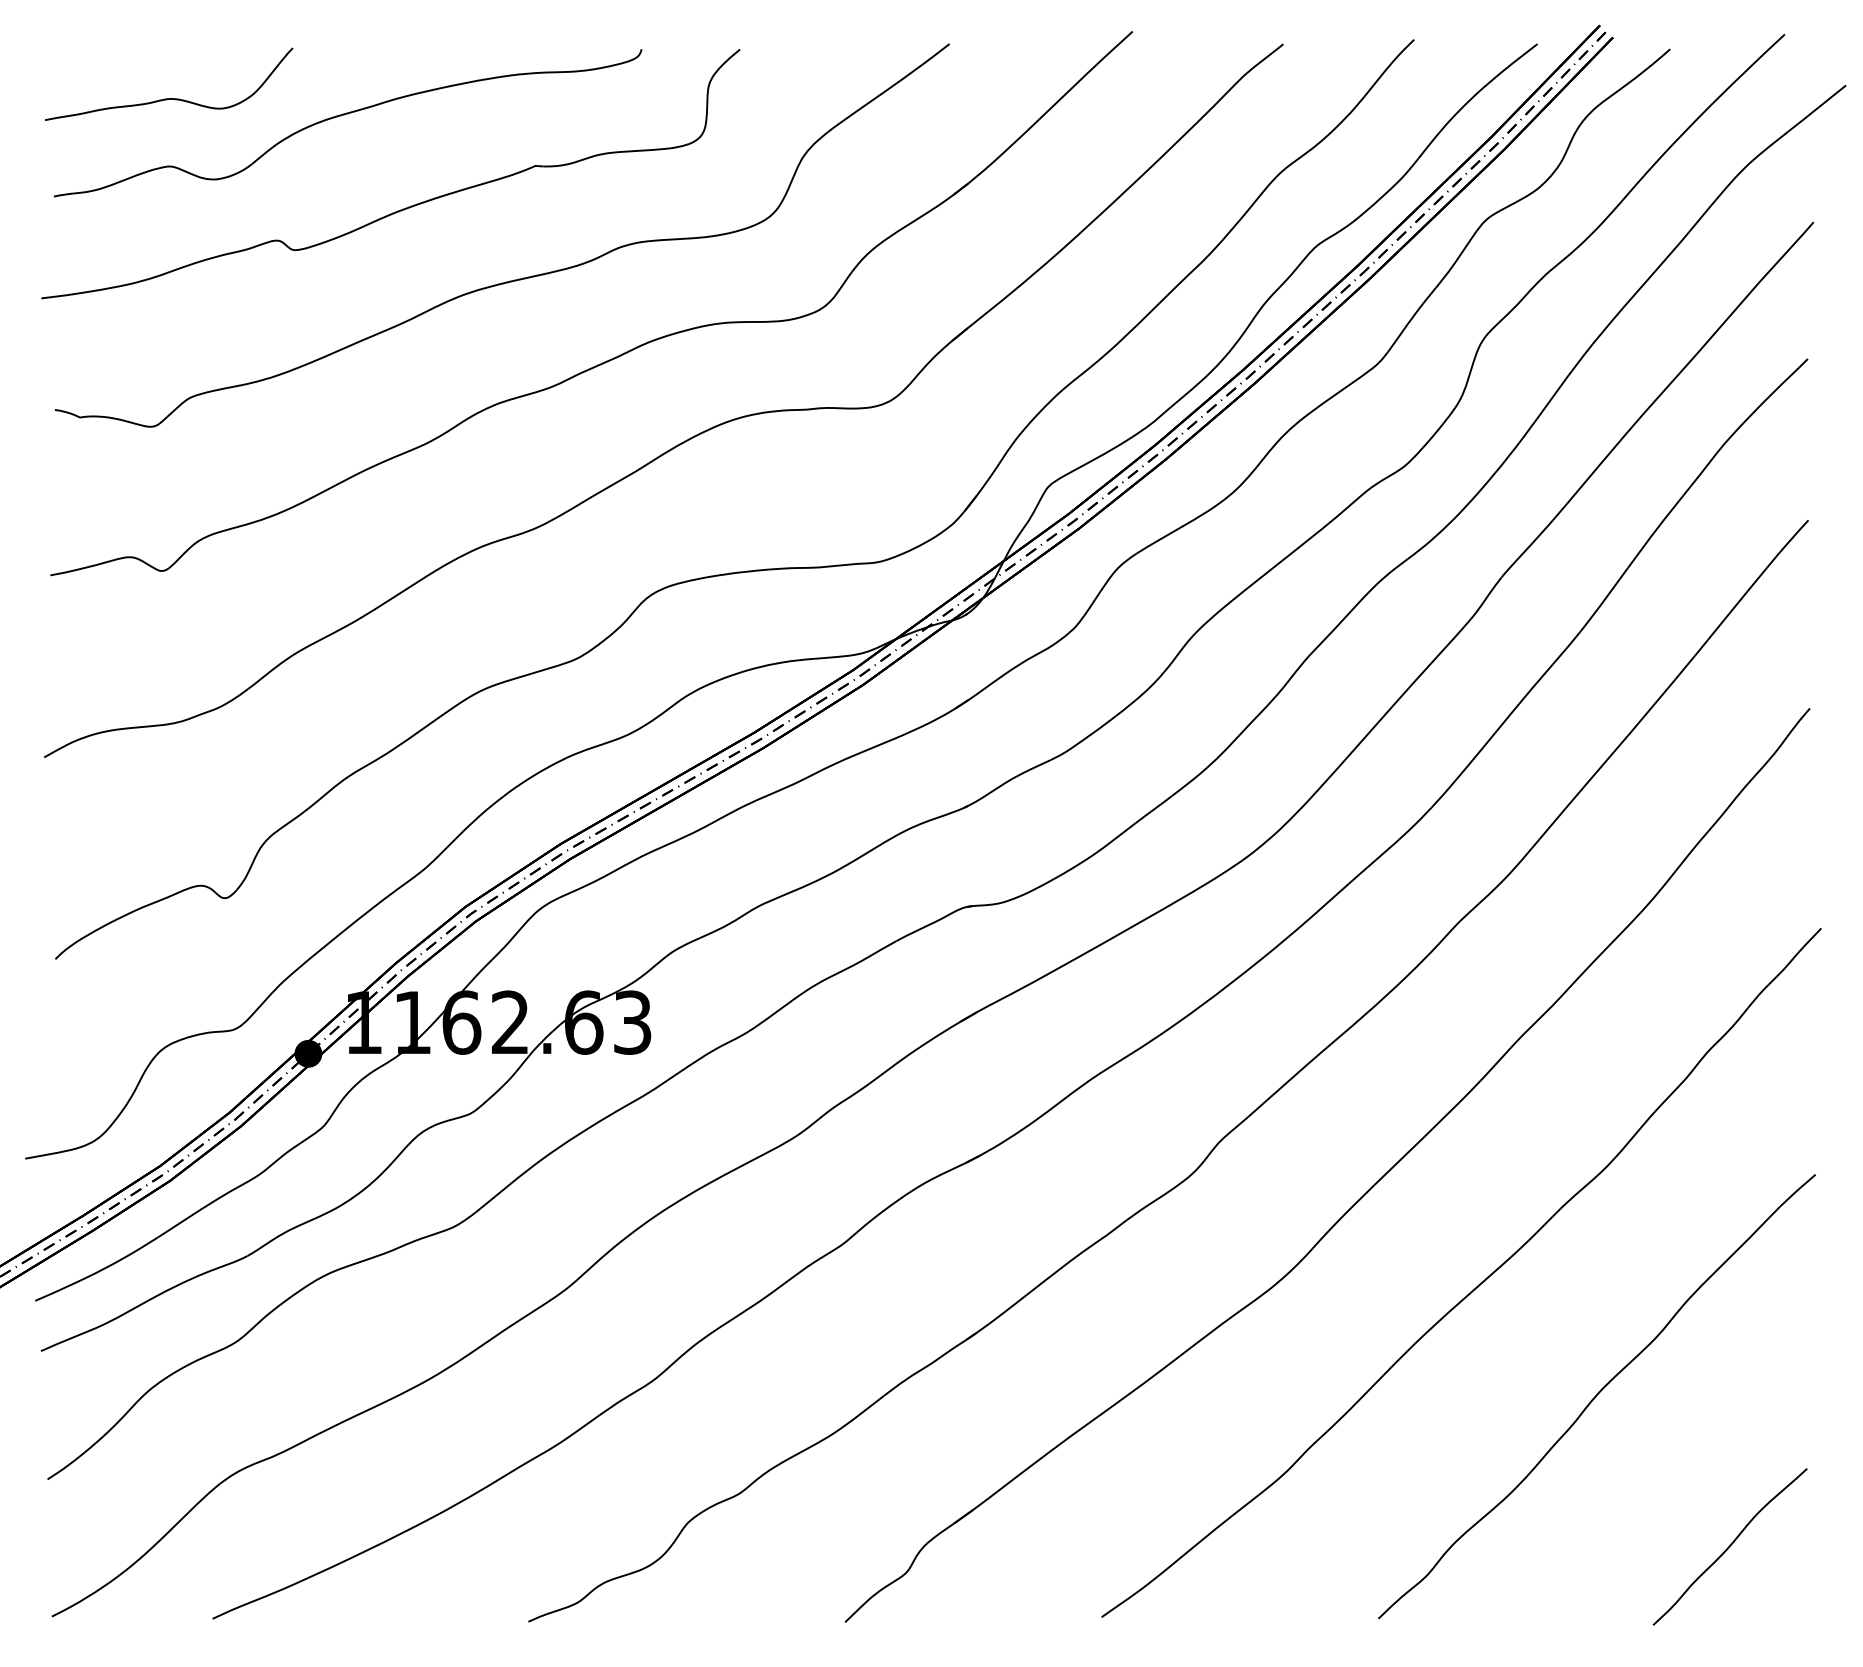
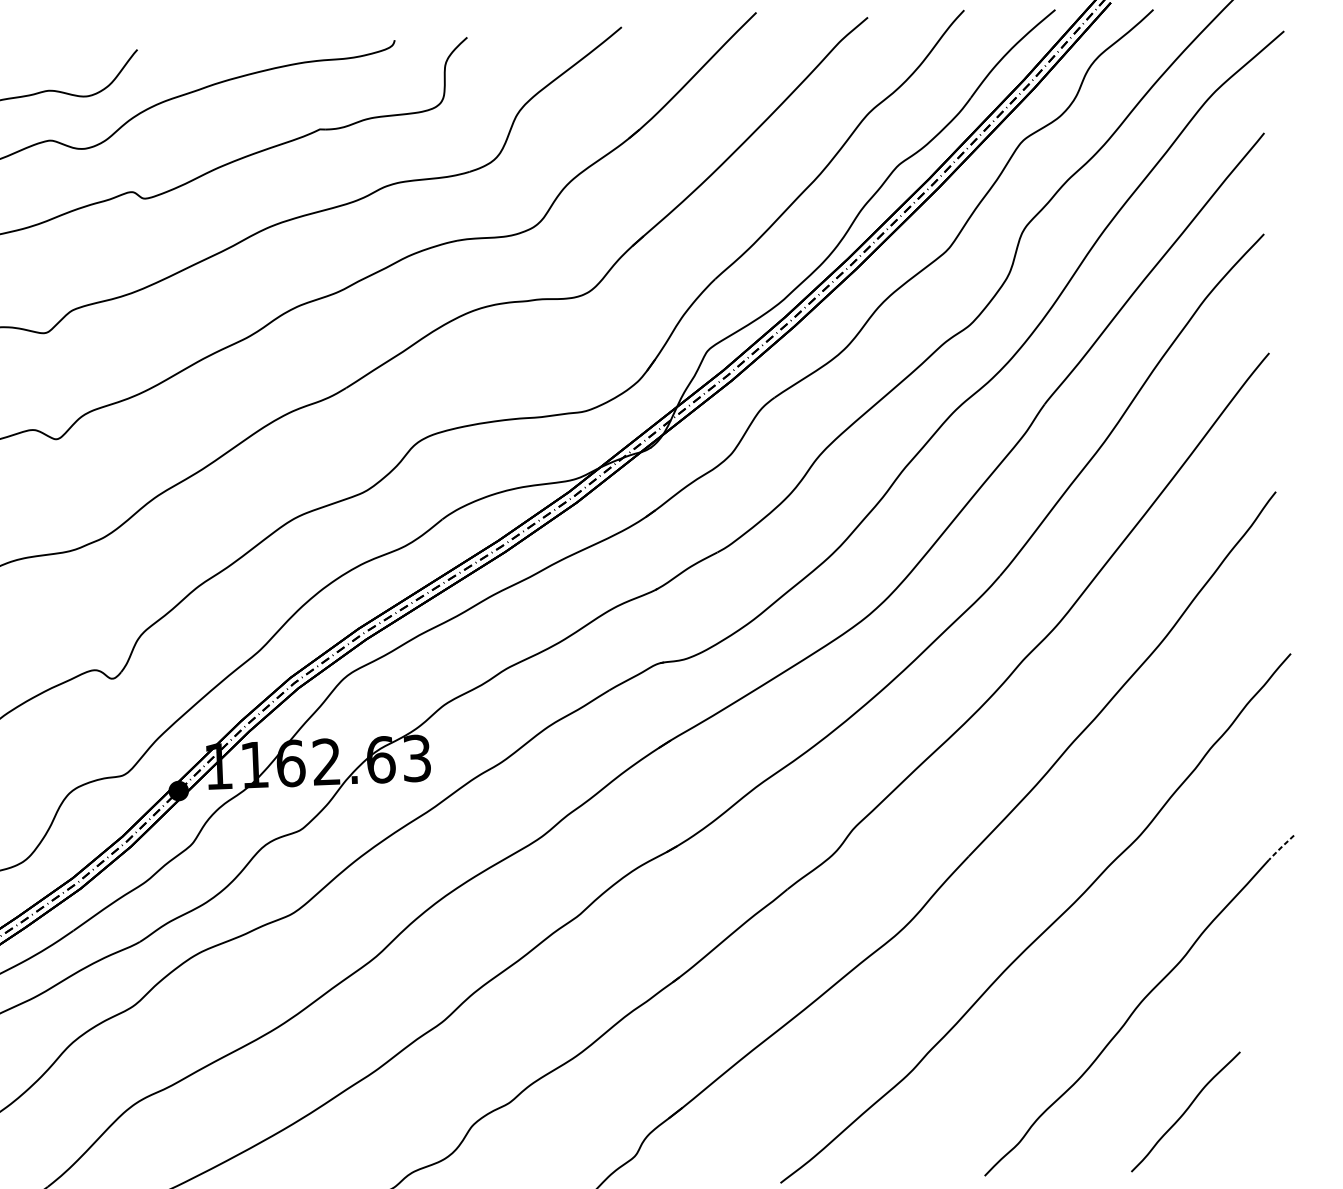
line: (1797, 1190) -> (1281, 847), solid -> dashed
curve: (1729, 1546) -> (1185, 1111), moved

